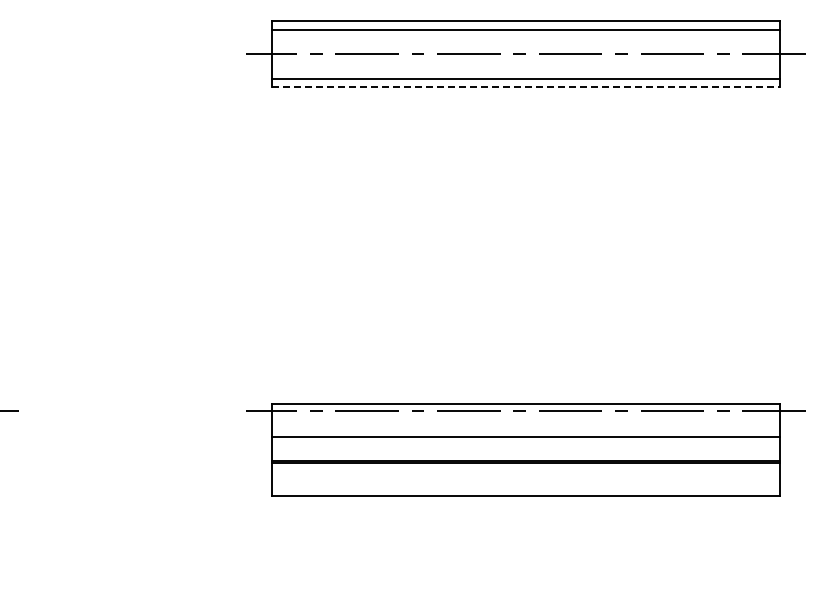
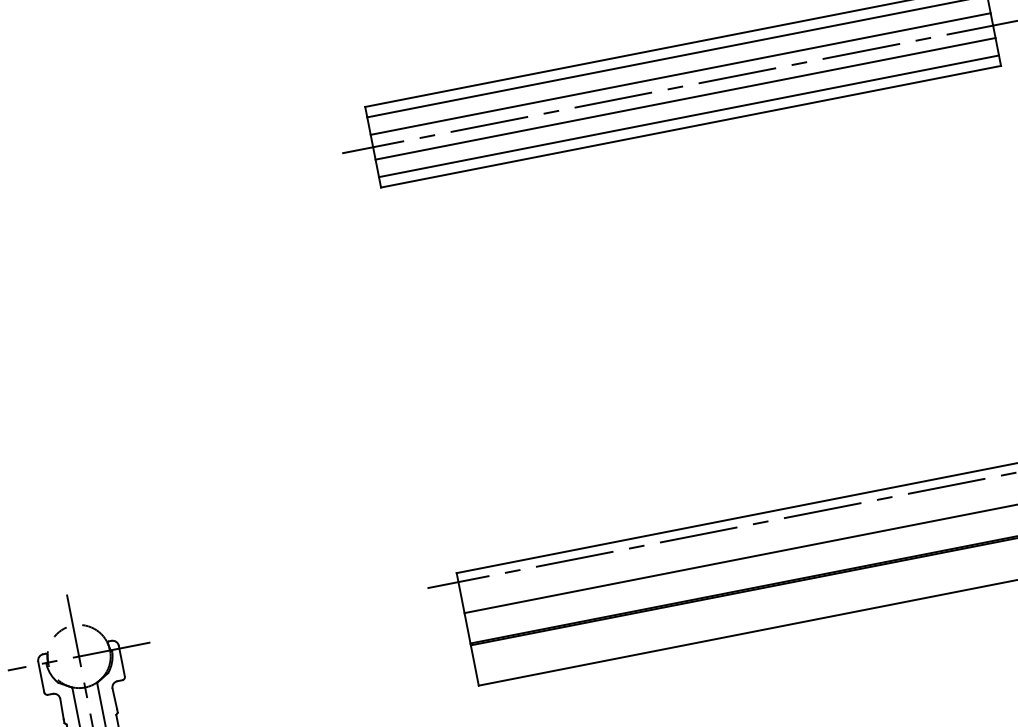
line: (525, 44) -> (680, 74), added
line: (525, 64) -> (684, 99), added
line: (526, 87) -> (691, 126), dashed -> solid

